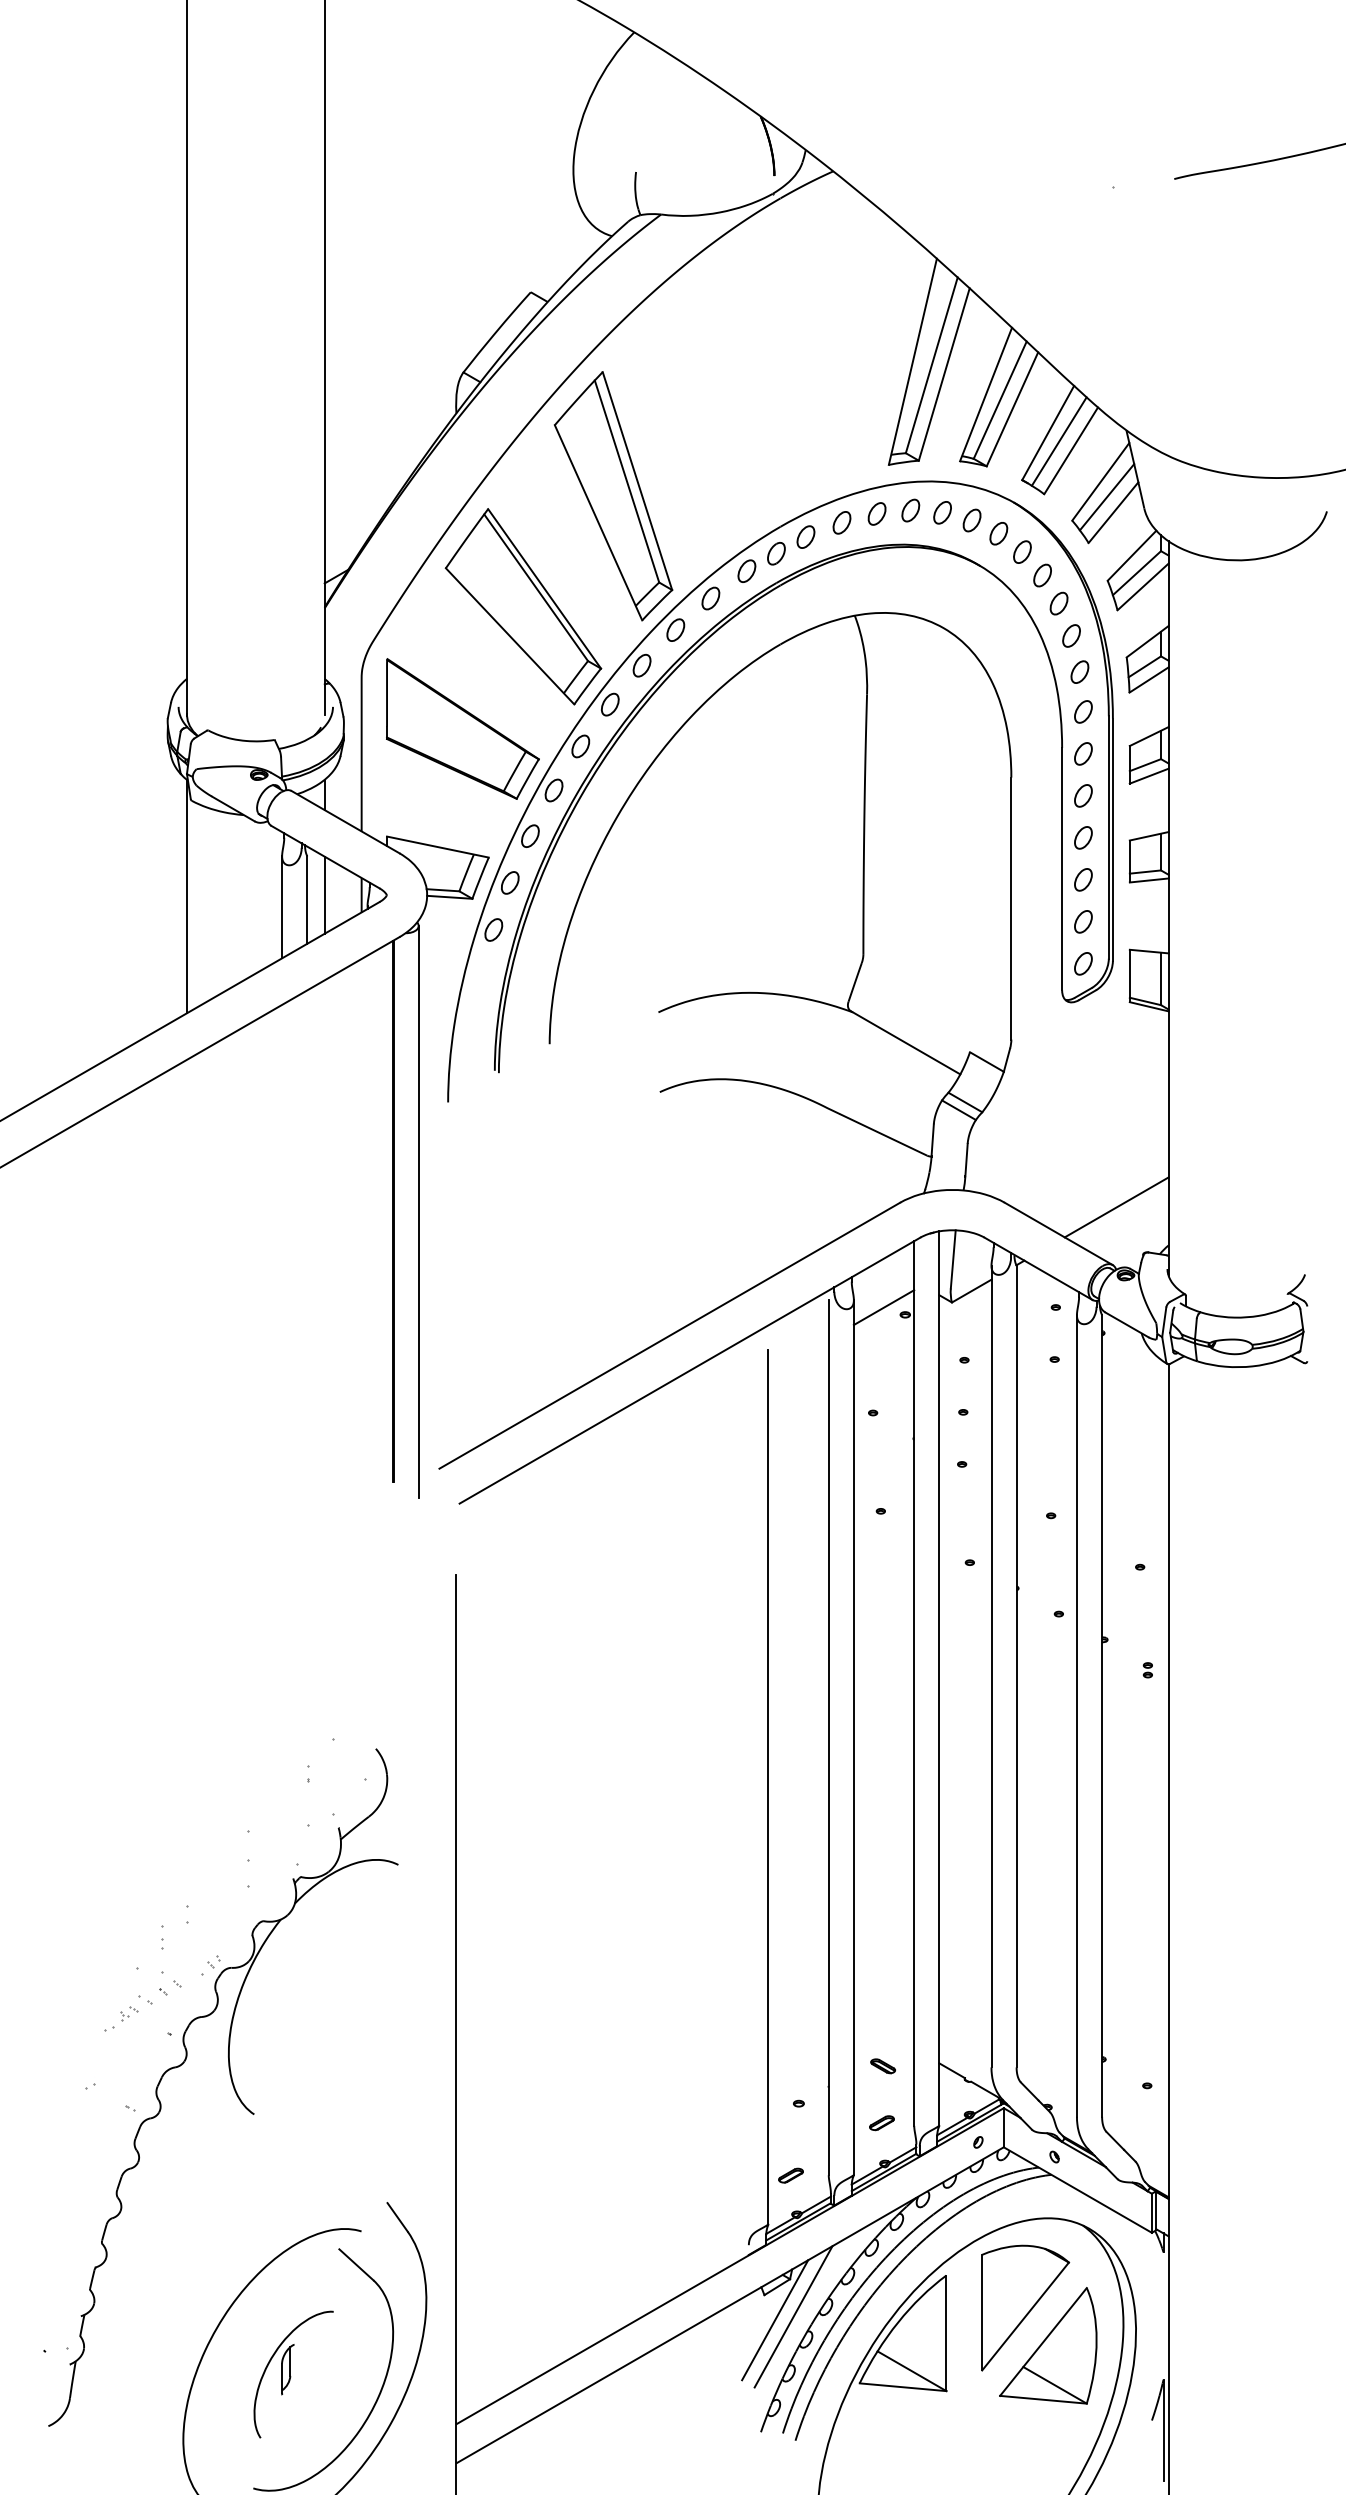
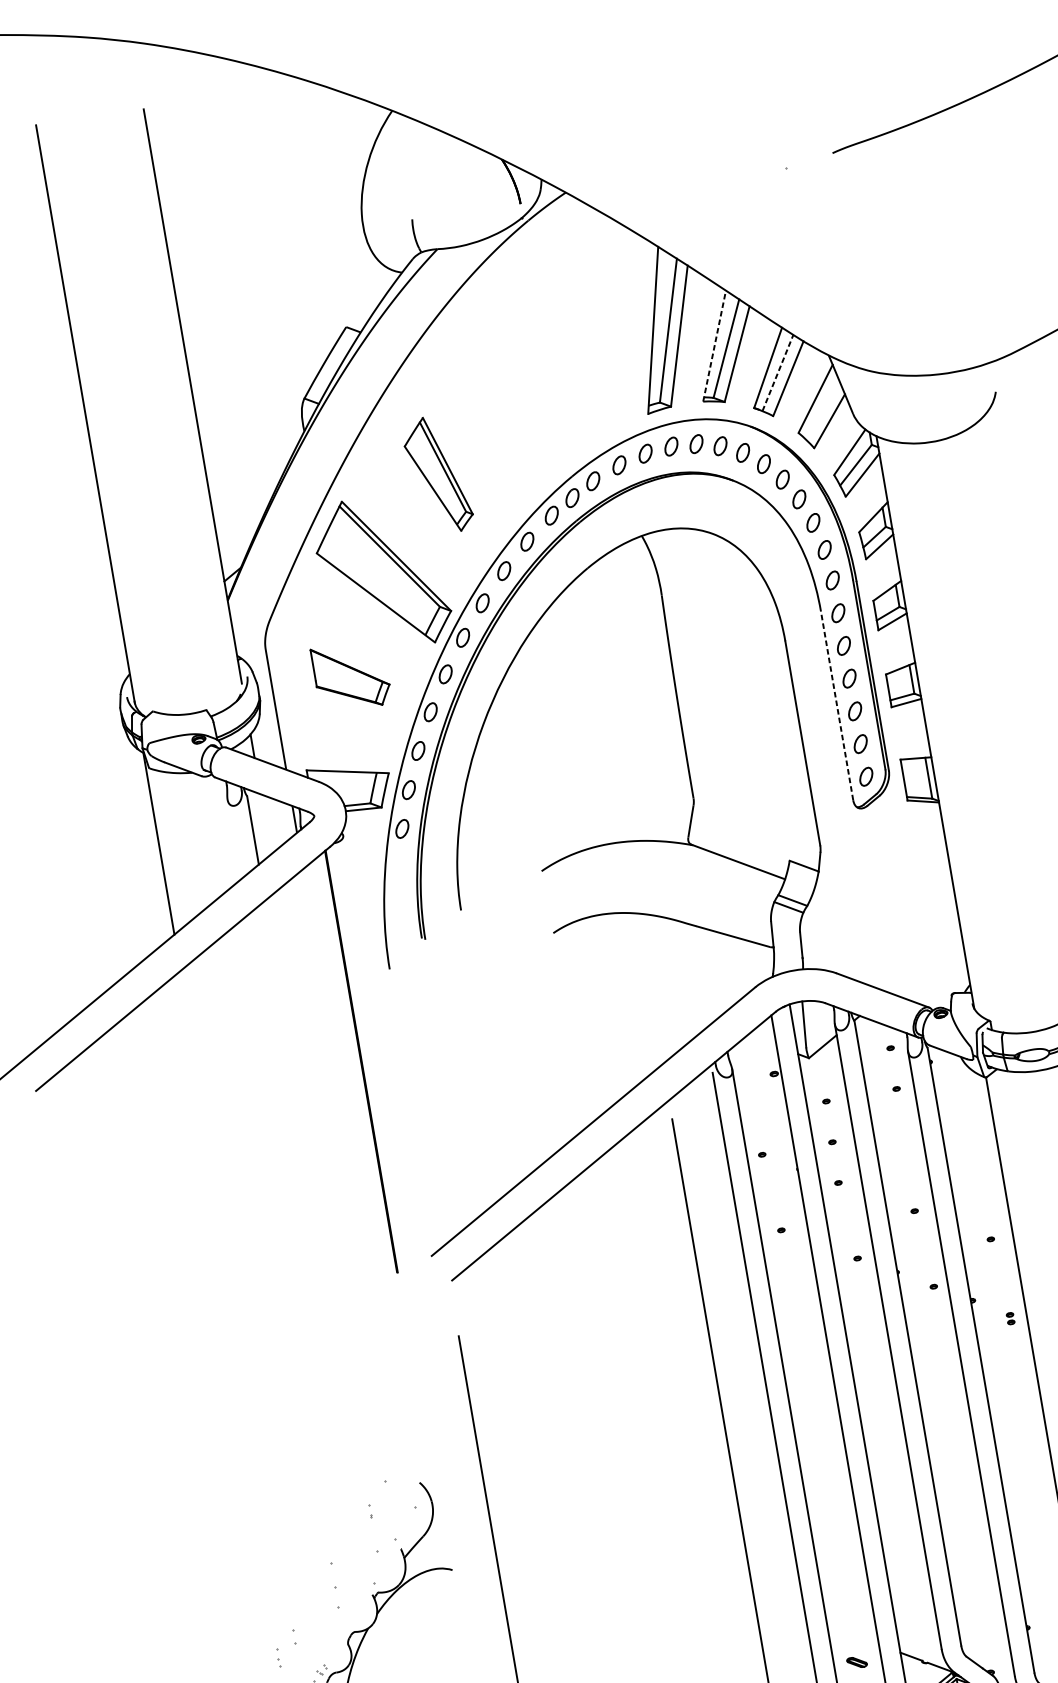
line: (986, 394) -> (714, 346), solid -> dashed
line: (1059, 441) -> (778, 372), solid -> dashed
part: (613, 496) -> (437, 475), size x0.6
line: (1106, 497) -> (822, 410), removed
part: (462, 728) -> (351, 676), size x0.6
line: (1062, 868) -> (837, 705), solid -> dashed
line: (324, 894) -> (265, 823), removed
line: (282, 907) -> (234, 839), removed
line: (1116, 1207) -> (924, 962), removed
line: (418, 1211) -> (381, 1058), removed
line: (883, 1307) -> (756, 1071), removed

